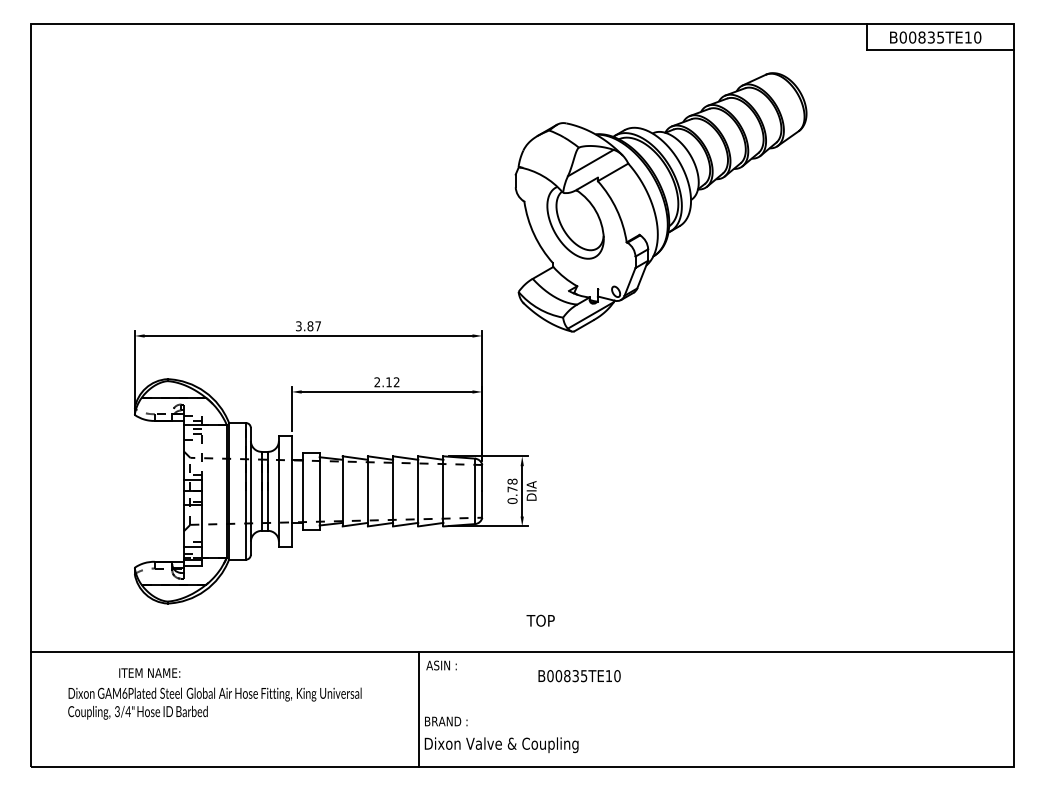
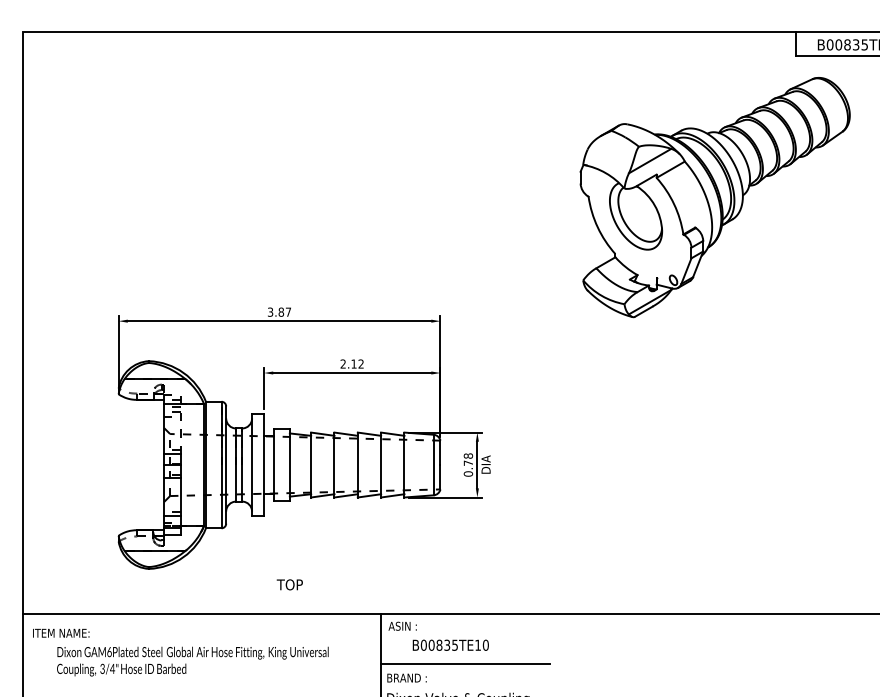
part: (660, 202) -> (714, 197), moved
text: (540, 620) -> (289, 584), moved
text: (149, 672) -> (61, 632), moved
text: (579, 676) -> (450, 645), moved
line: (509, 706) -> (465, 664), added

